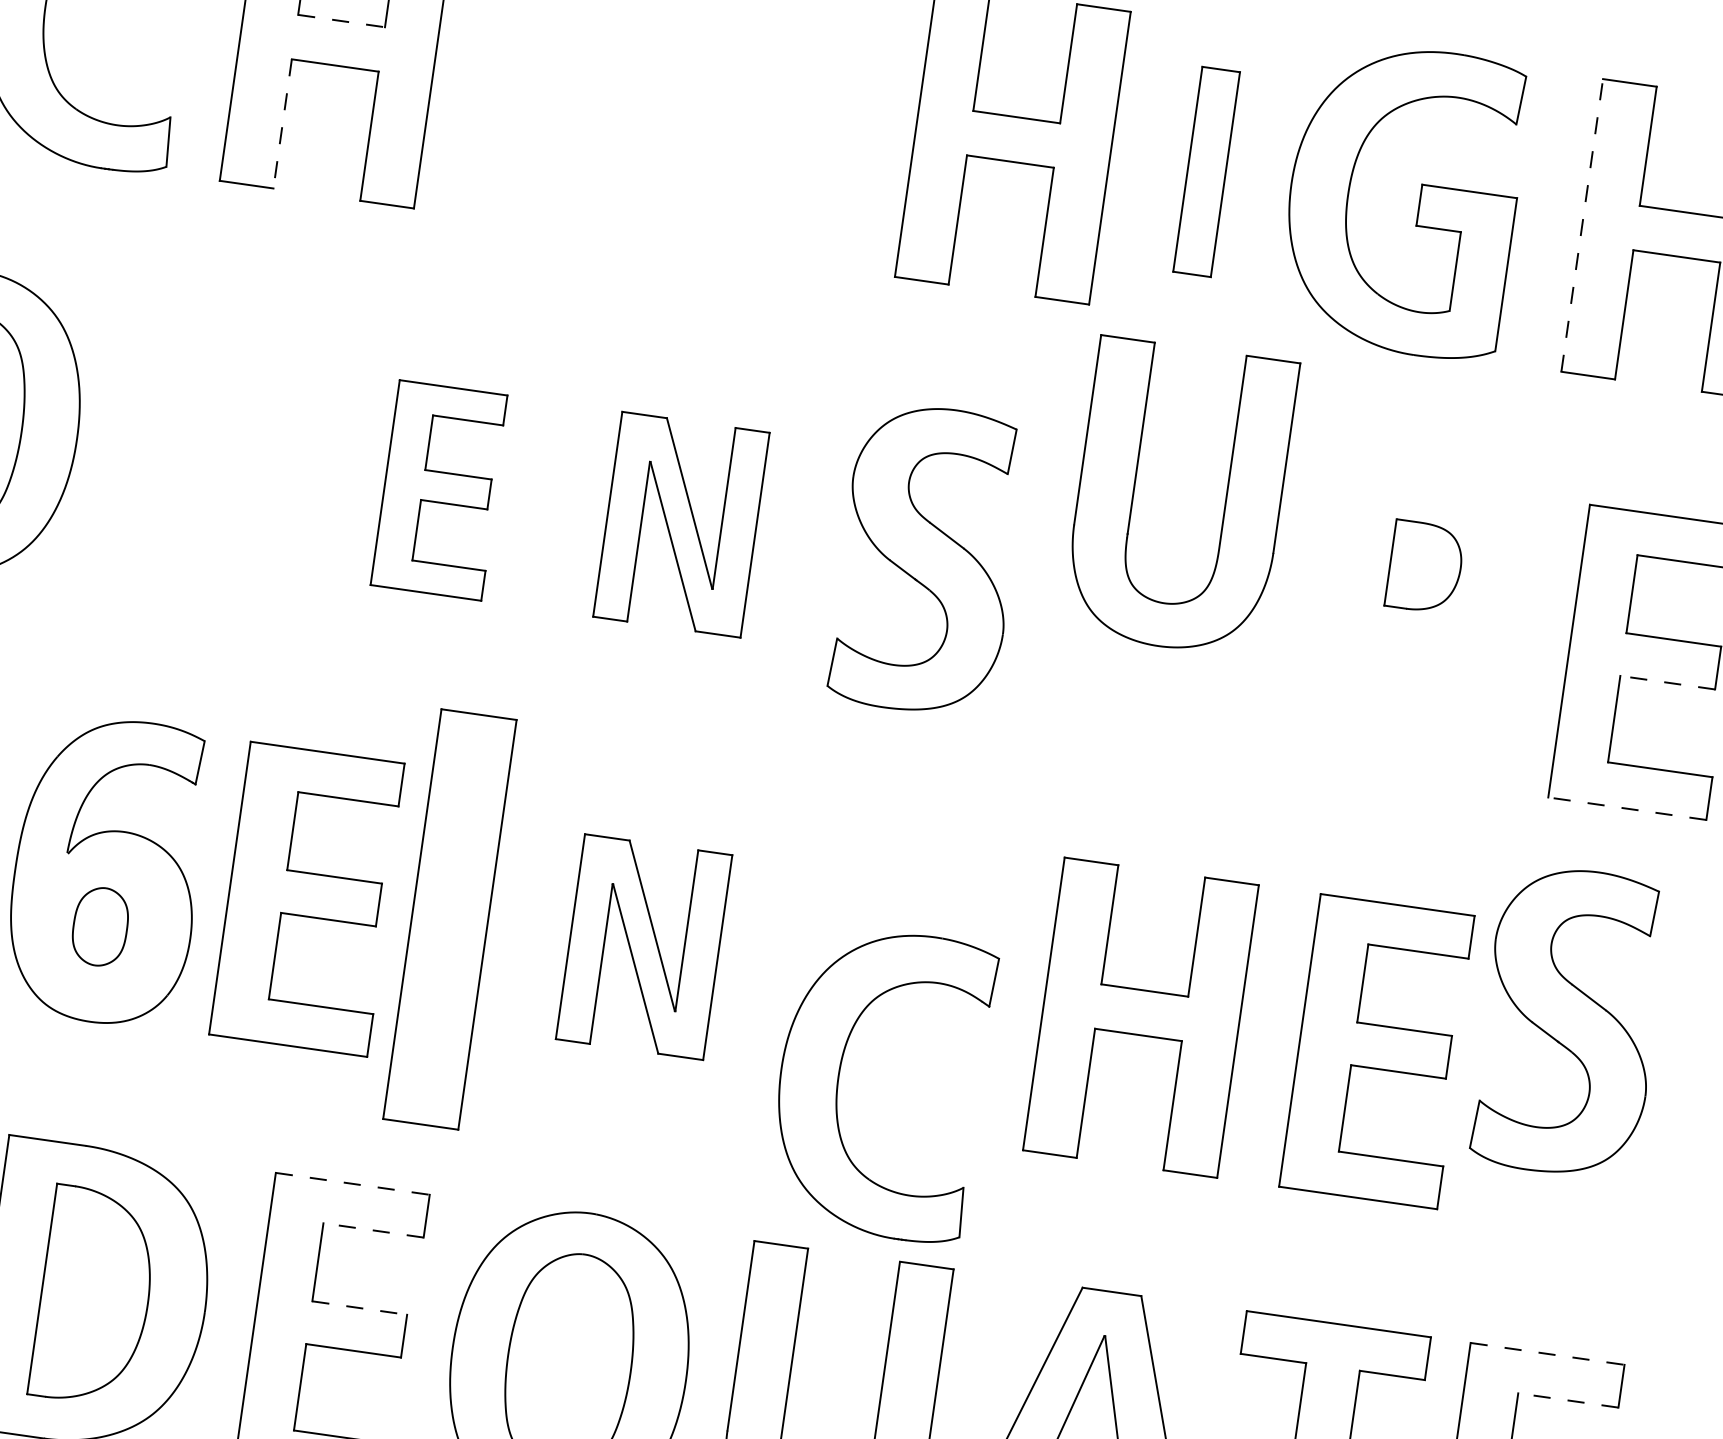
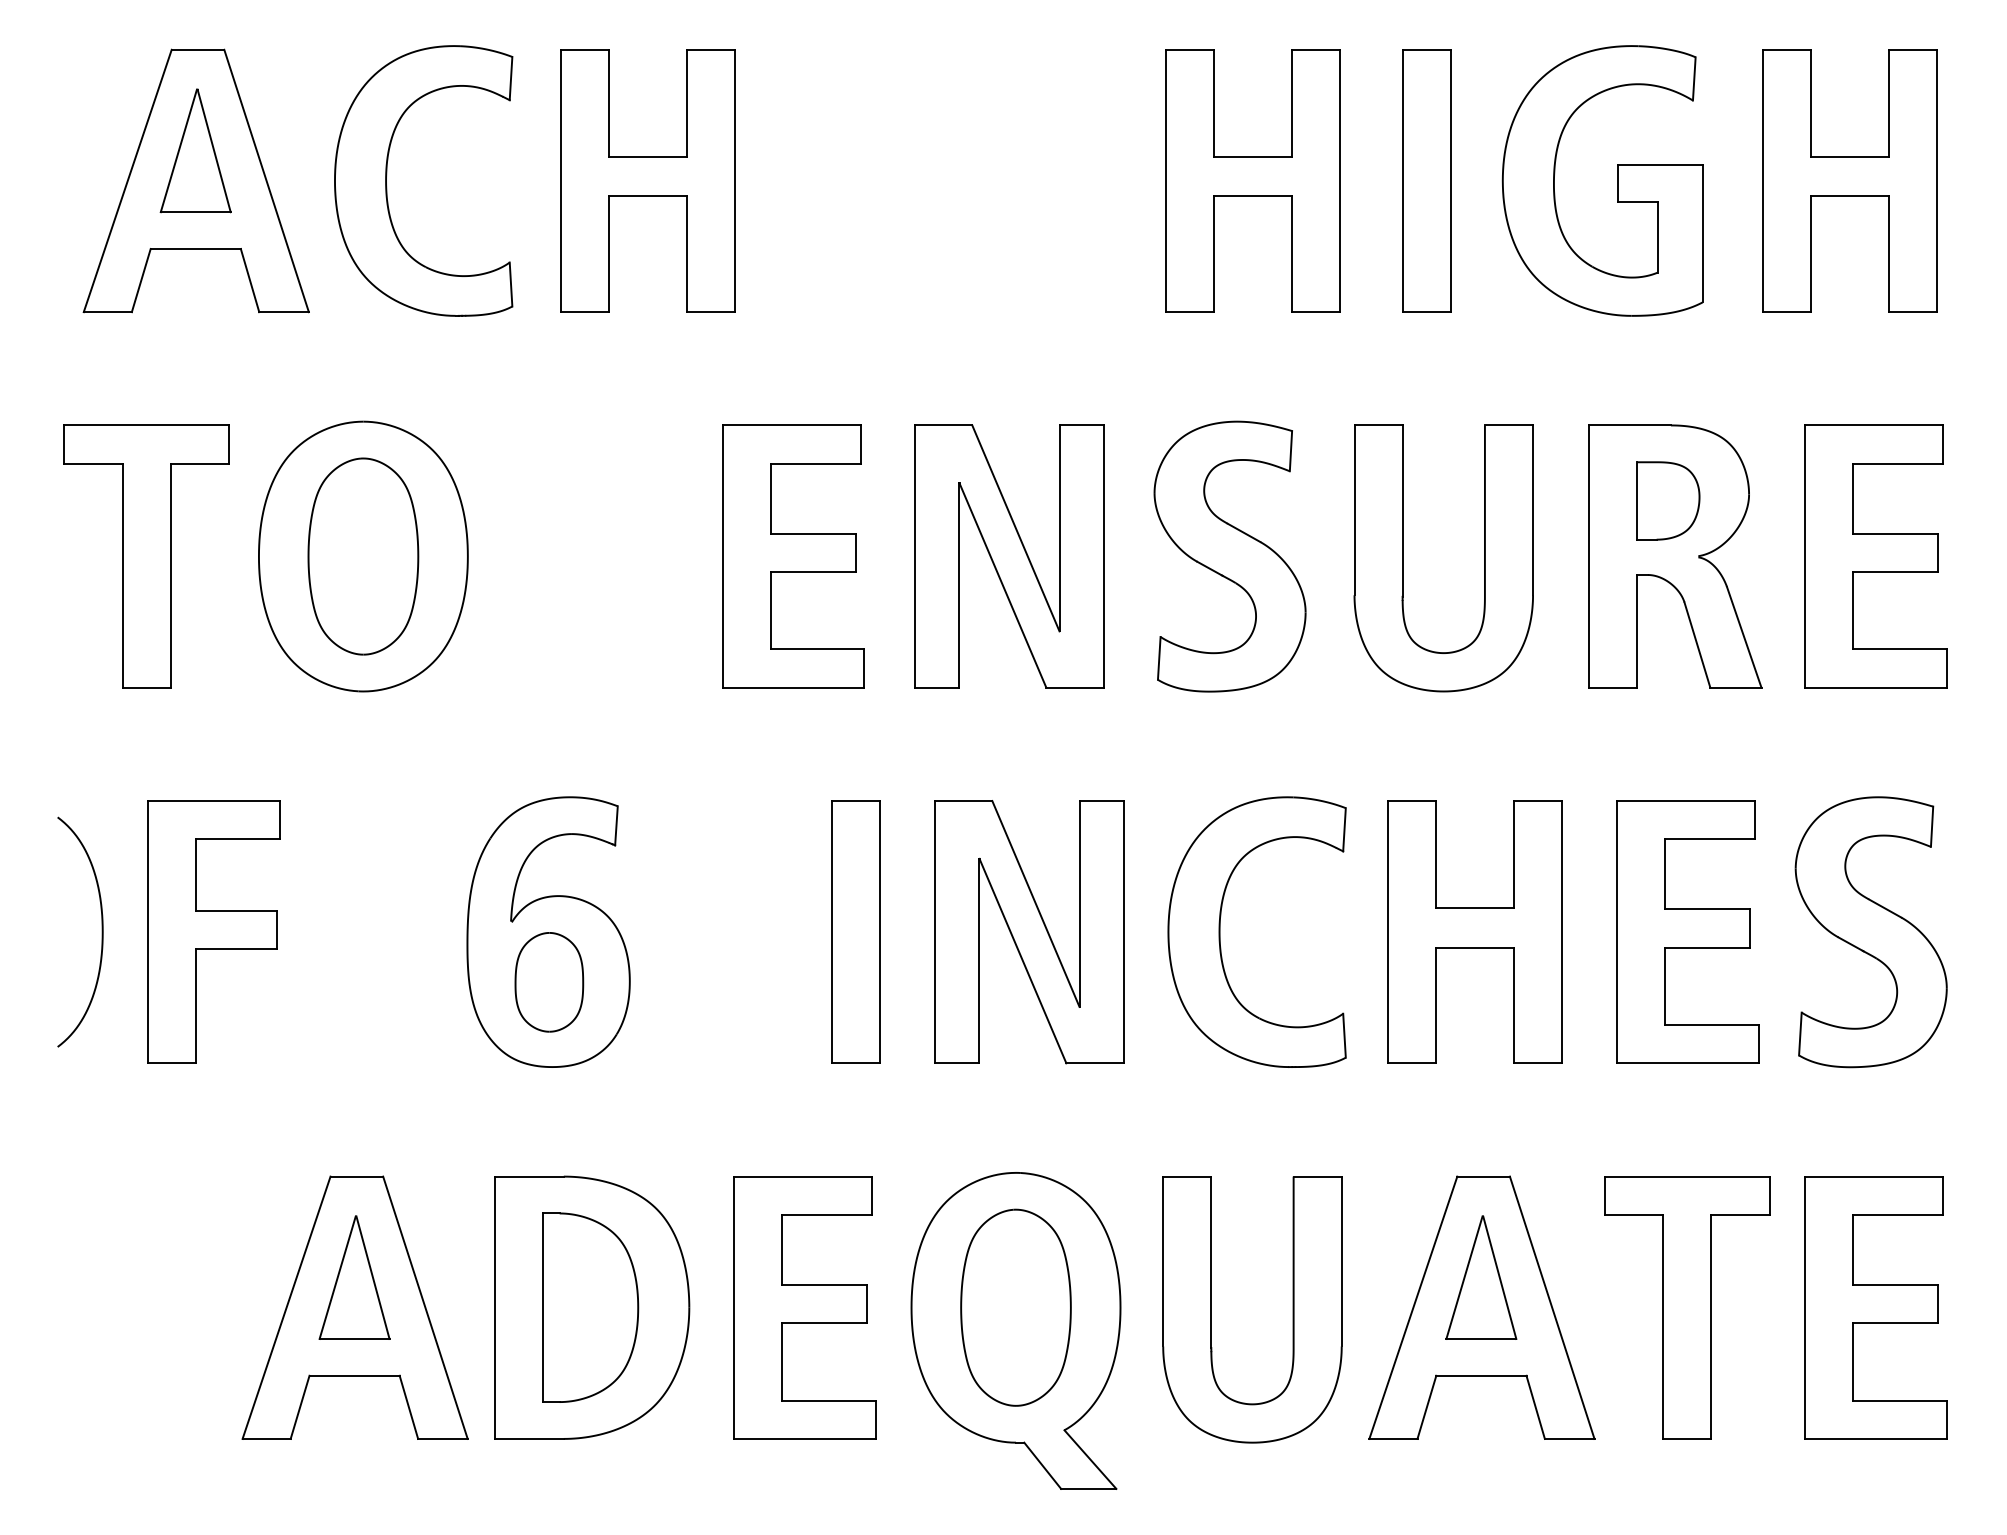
line: (342, 21) -> (648, 156), dashed -> solid
line: (283, 124) -> (609, 254), dashed -> solid
part: (1206, 171) -> (1426, 180), size x1.43
line: (1582, 224) -> (1763, 180), dashed -> solid
part: (440, 490) -> (793, 556), size x1.43
part: (1134, 491) -> (1403, 558), moved
part: (681, 524) -> (1009, 556), size x1.43
part: (1424, 630) -> (1675, 556), added
line: (1667, 682) -> (1895, 571), dashed -> solid
line: (1626, 808) -> (1875, 687), dashed -> solid
part: (308, 898) -> (728, 931), removed
part: (450, 918) -> (855, 931), size x0.71
part: (100, 926) -> (549, 982), size x1.43
part: (644, 947) -> (1029, 932), size x1.43
part: (1569, 1022) -> (1870, 932), moved
part: (839, 1076) -> (1220, 931), moved
line: (353, 1183) -> (803, 1176), dashed -> solid
line: (373, 1229) -> (827, 1214), dashed -> solid
line: (360, 1307) -> (825, 1284), dashed -> solid
line: (1548, 1353) -> (1874, 1176), dashed -> solid
line: (1568, 1400) -> (1898, 1214), dashed -> solid

